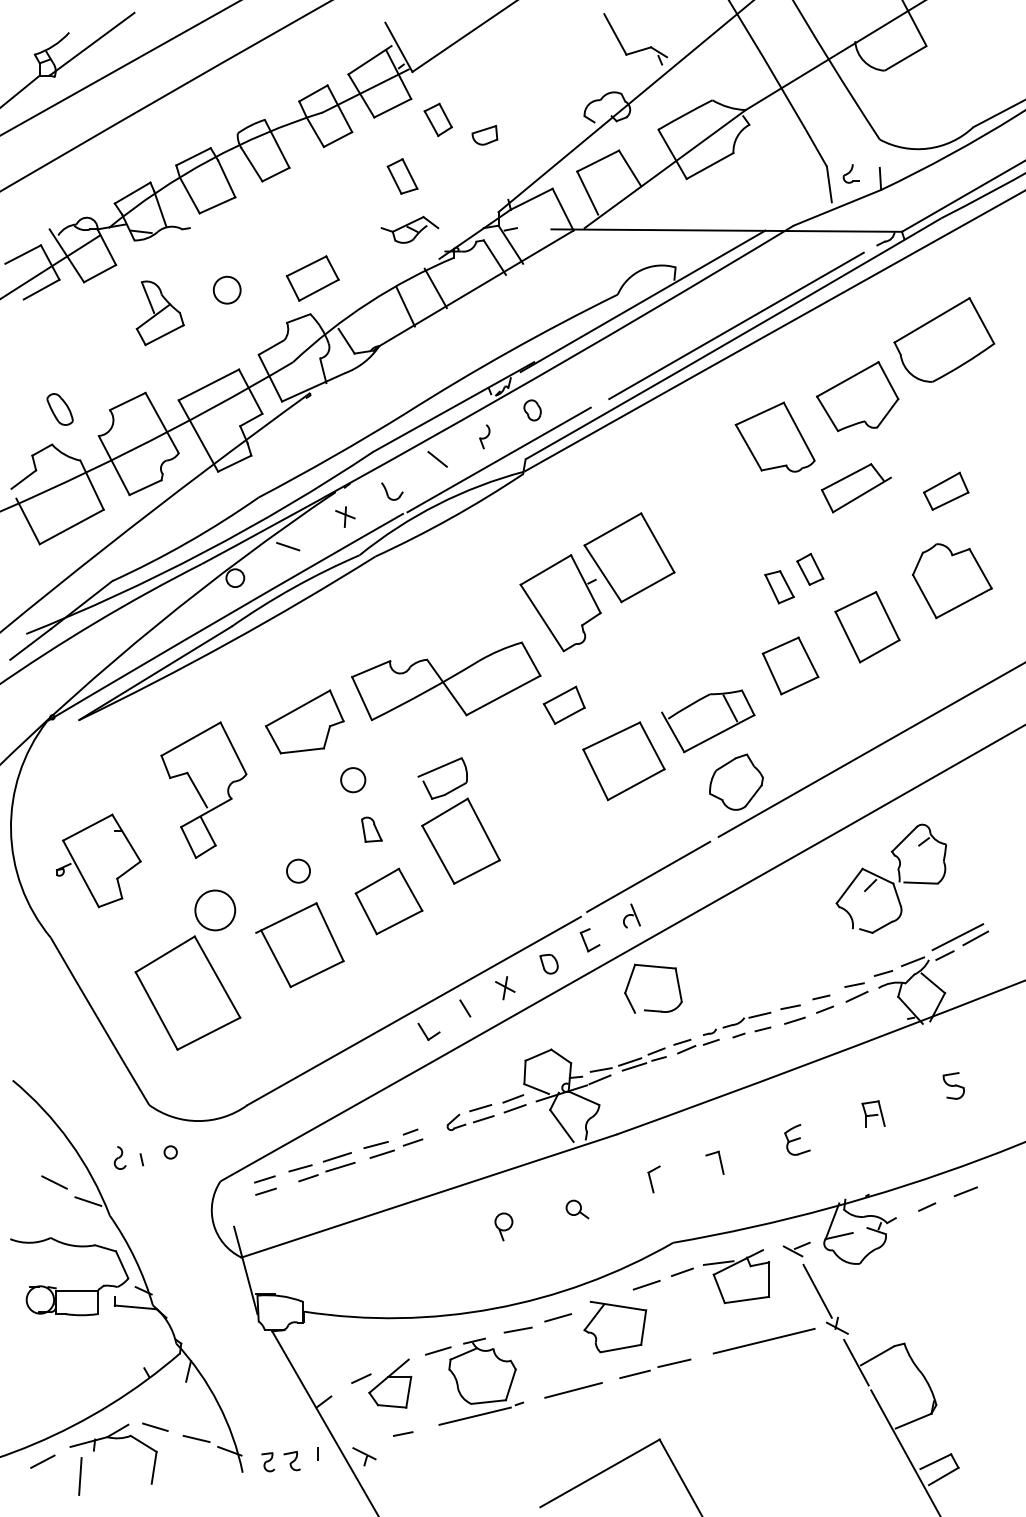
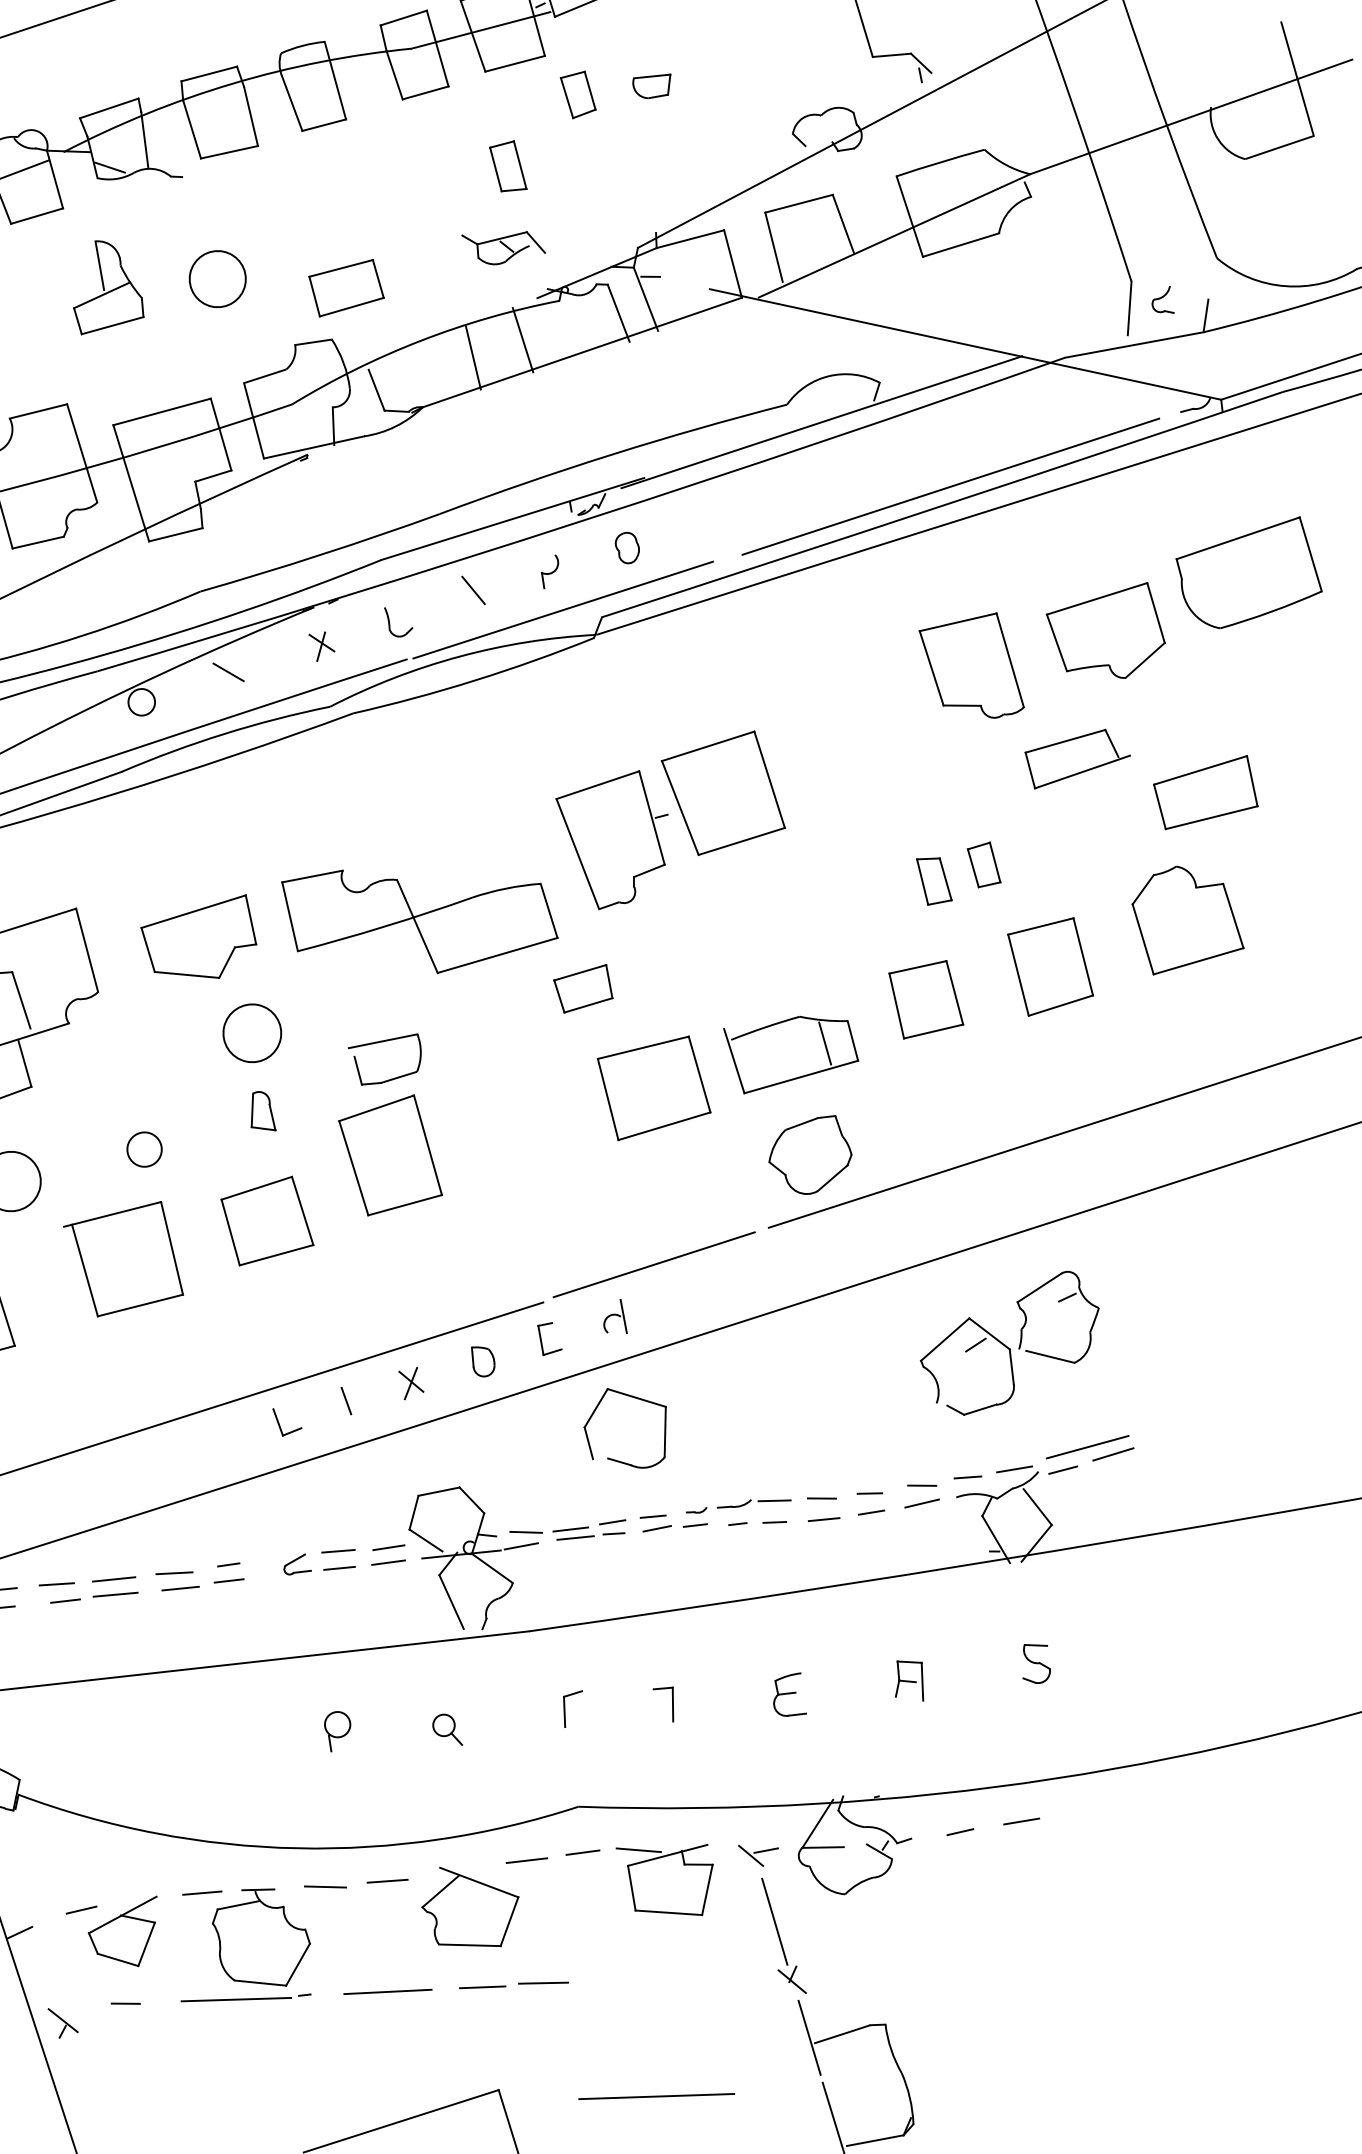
part: (484, 135) -> (650, 84), moved
circle: (226, 289) -> (216, 277), size x1.4
part: (946, 490) -> (1207, 791), size x1.6
circle: (353, 780) -> (252, 1033), size x1.6
line: (763, 1341) -> (655, 2096), moved

